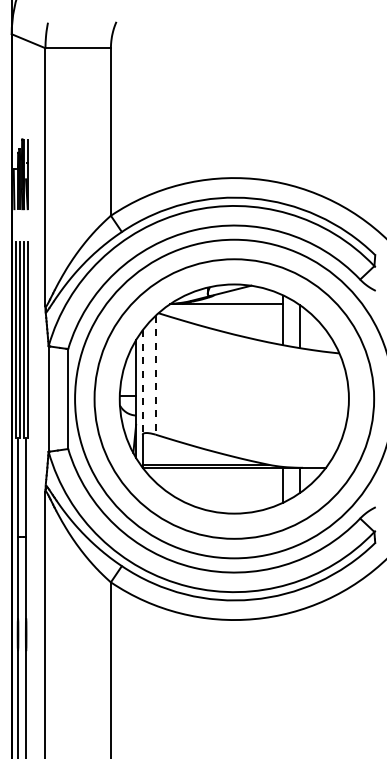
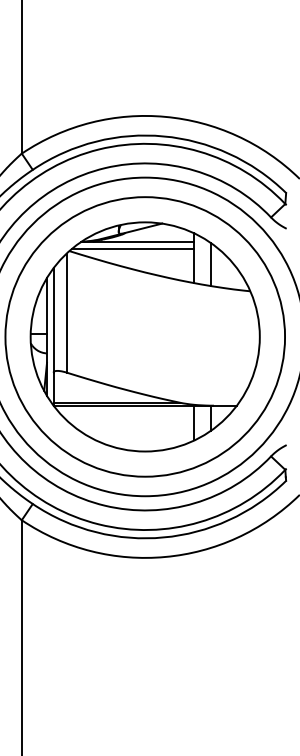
line: (222, 310) -> (133, 248), added
line: (155, 375) -> (66, 313), dashed -> solid
line: (142, 383) -> (53, 321), dashed -> solid

